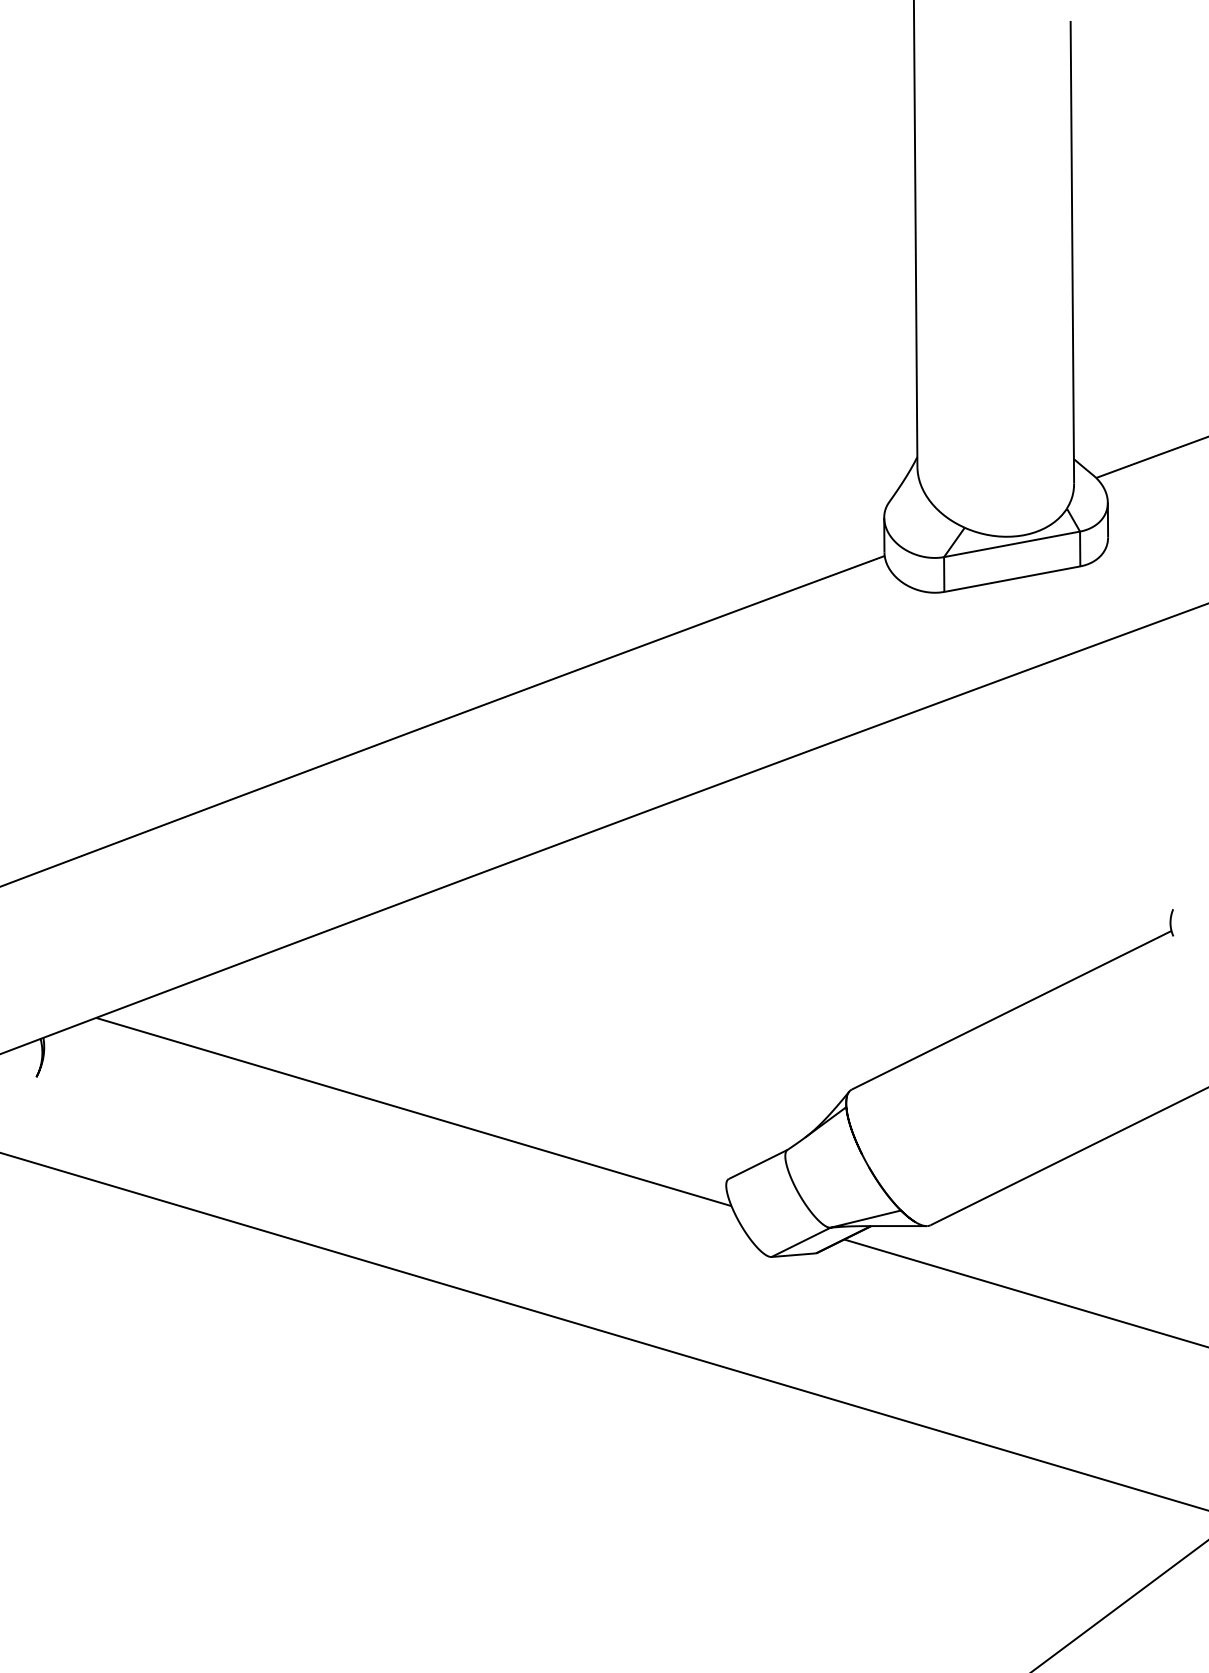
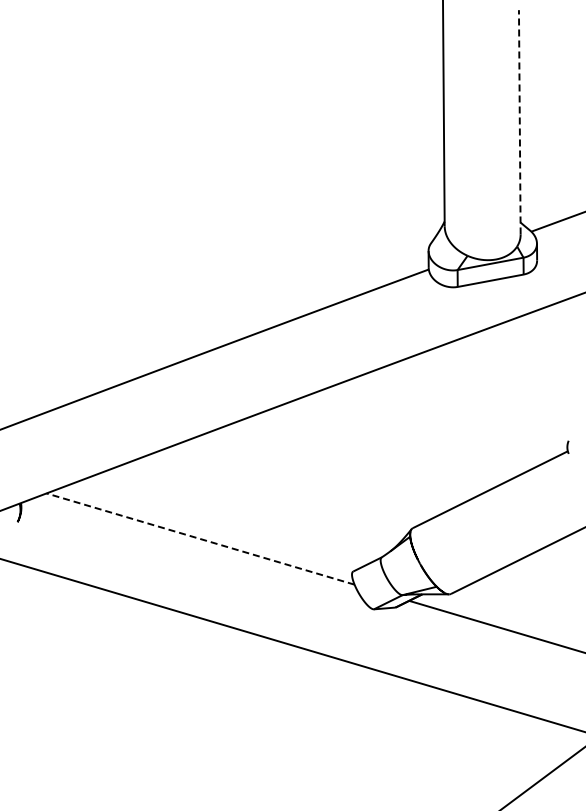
line: (1071, 250) -> (519, 121), solid -> dashed
line: (413, 1112) -> (200, 539), solid -> dashed

